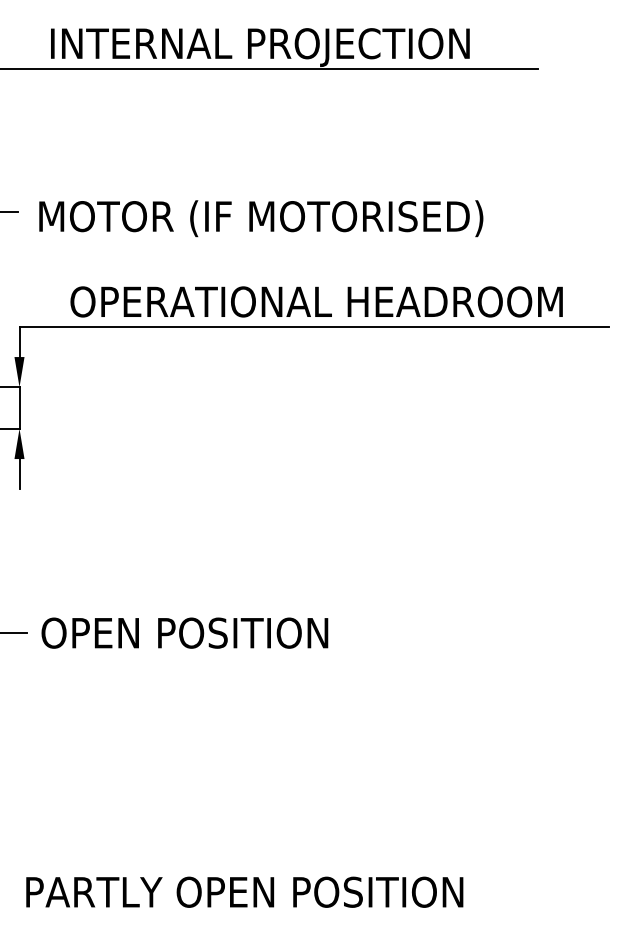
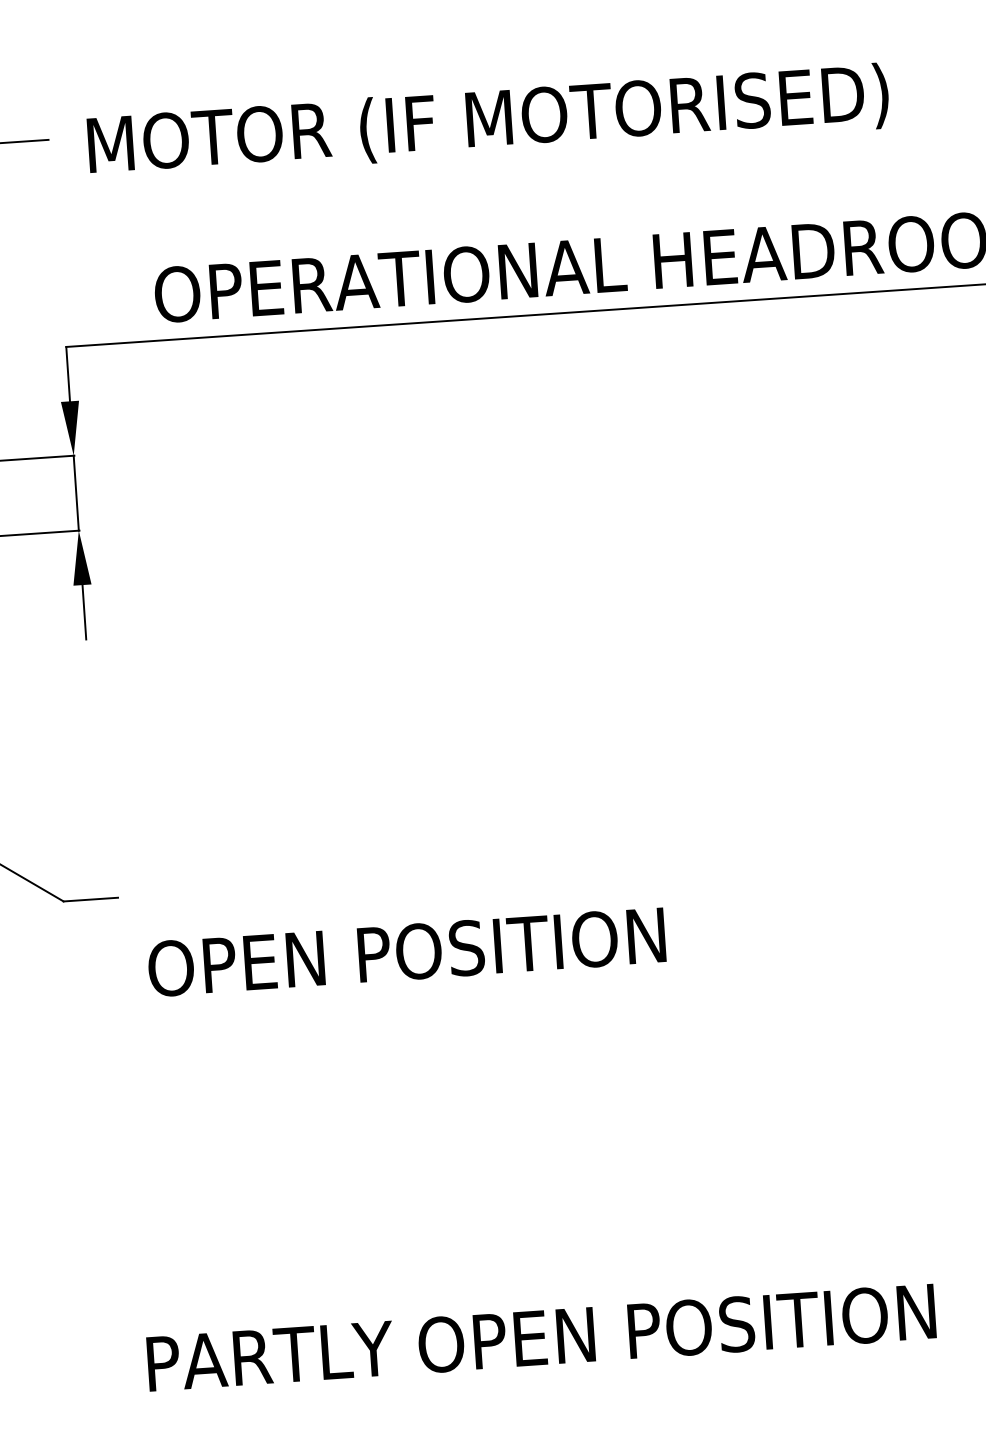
text: (184, 632) -> (406, 951), moved

